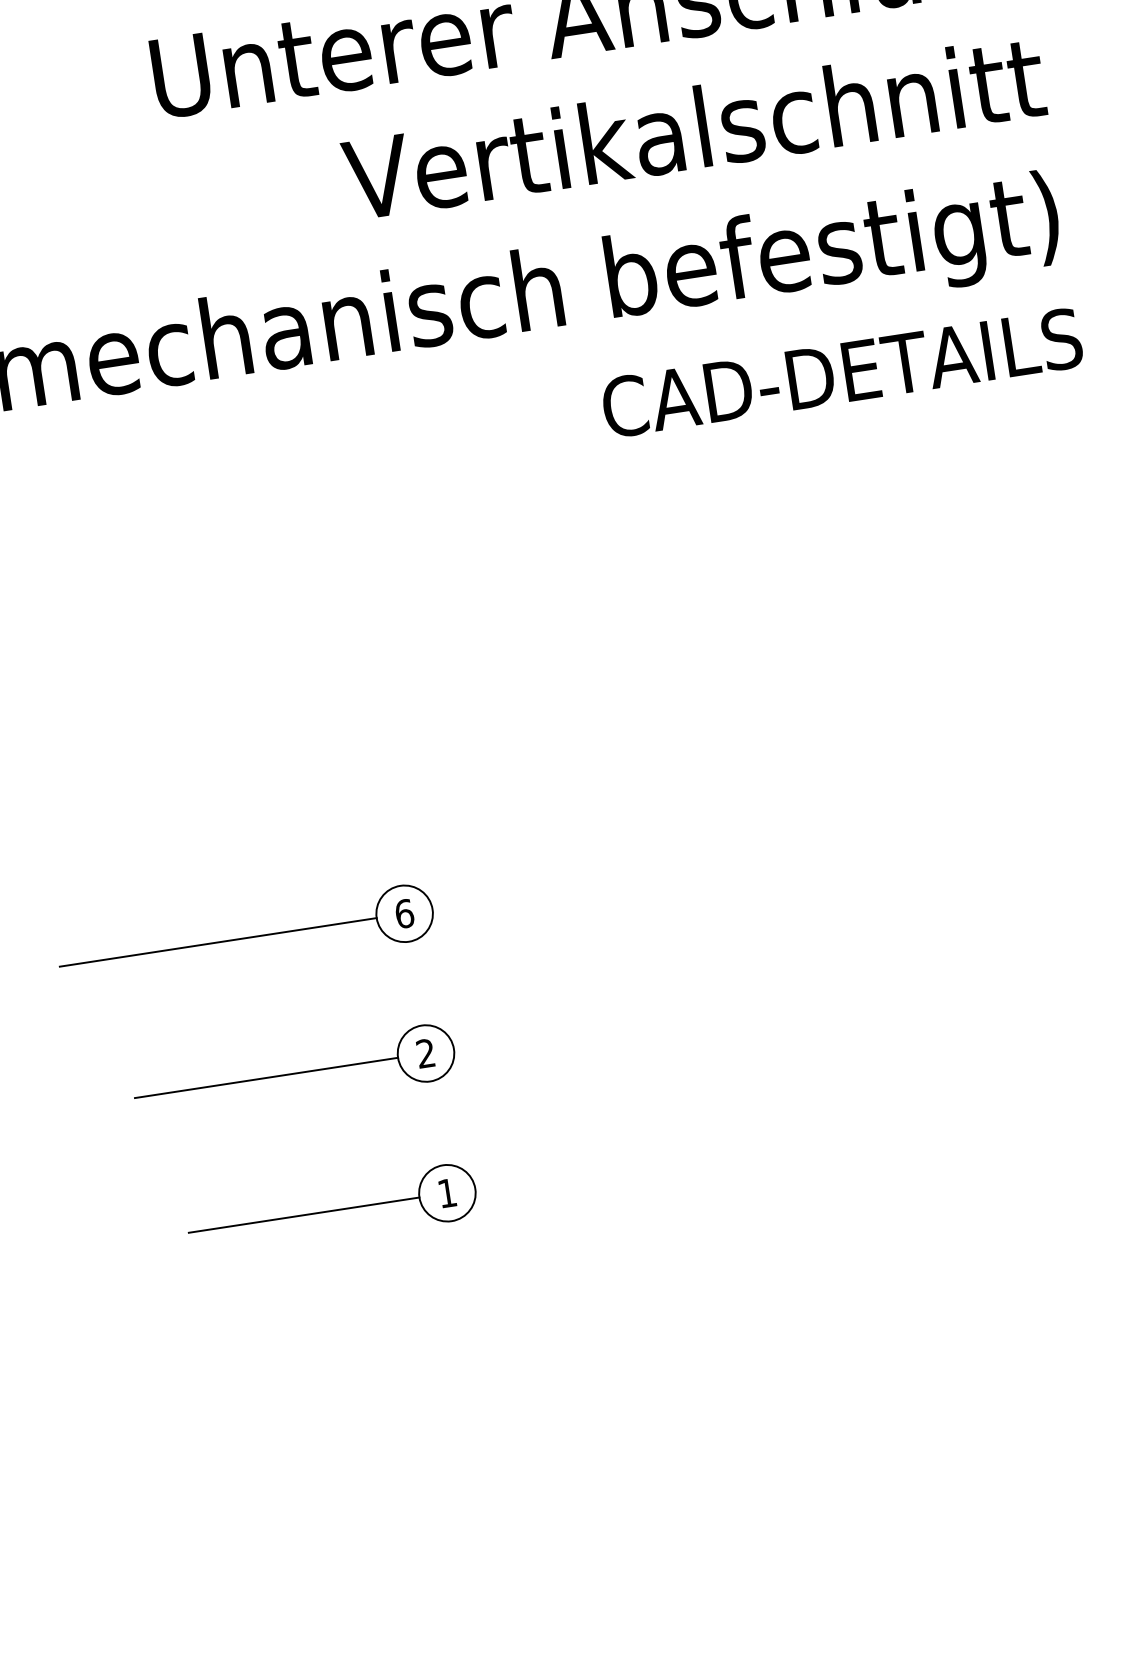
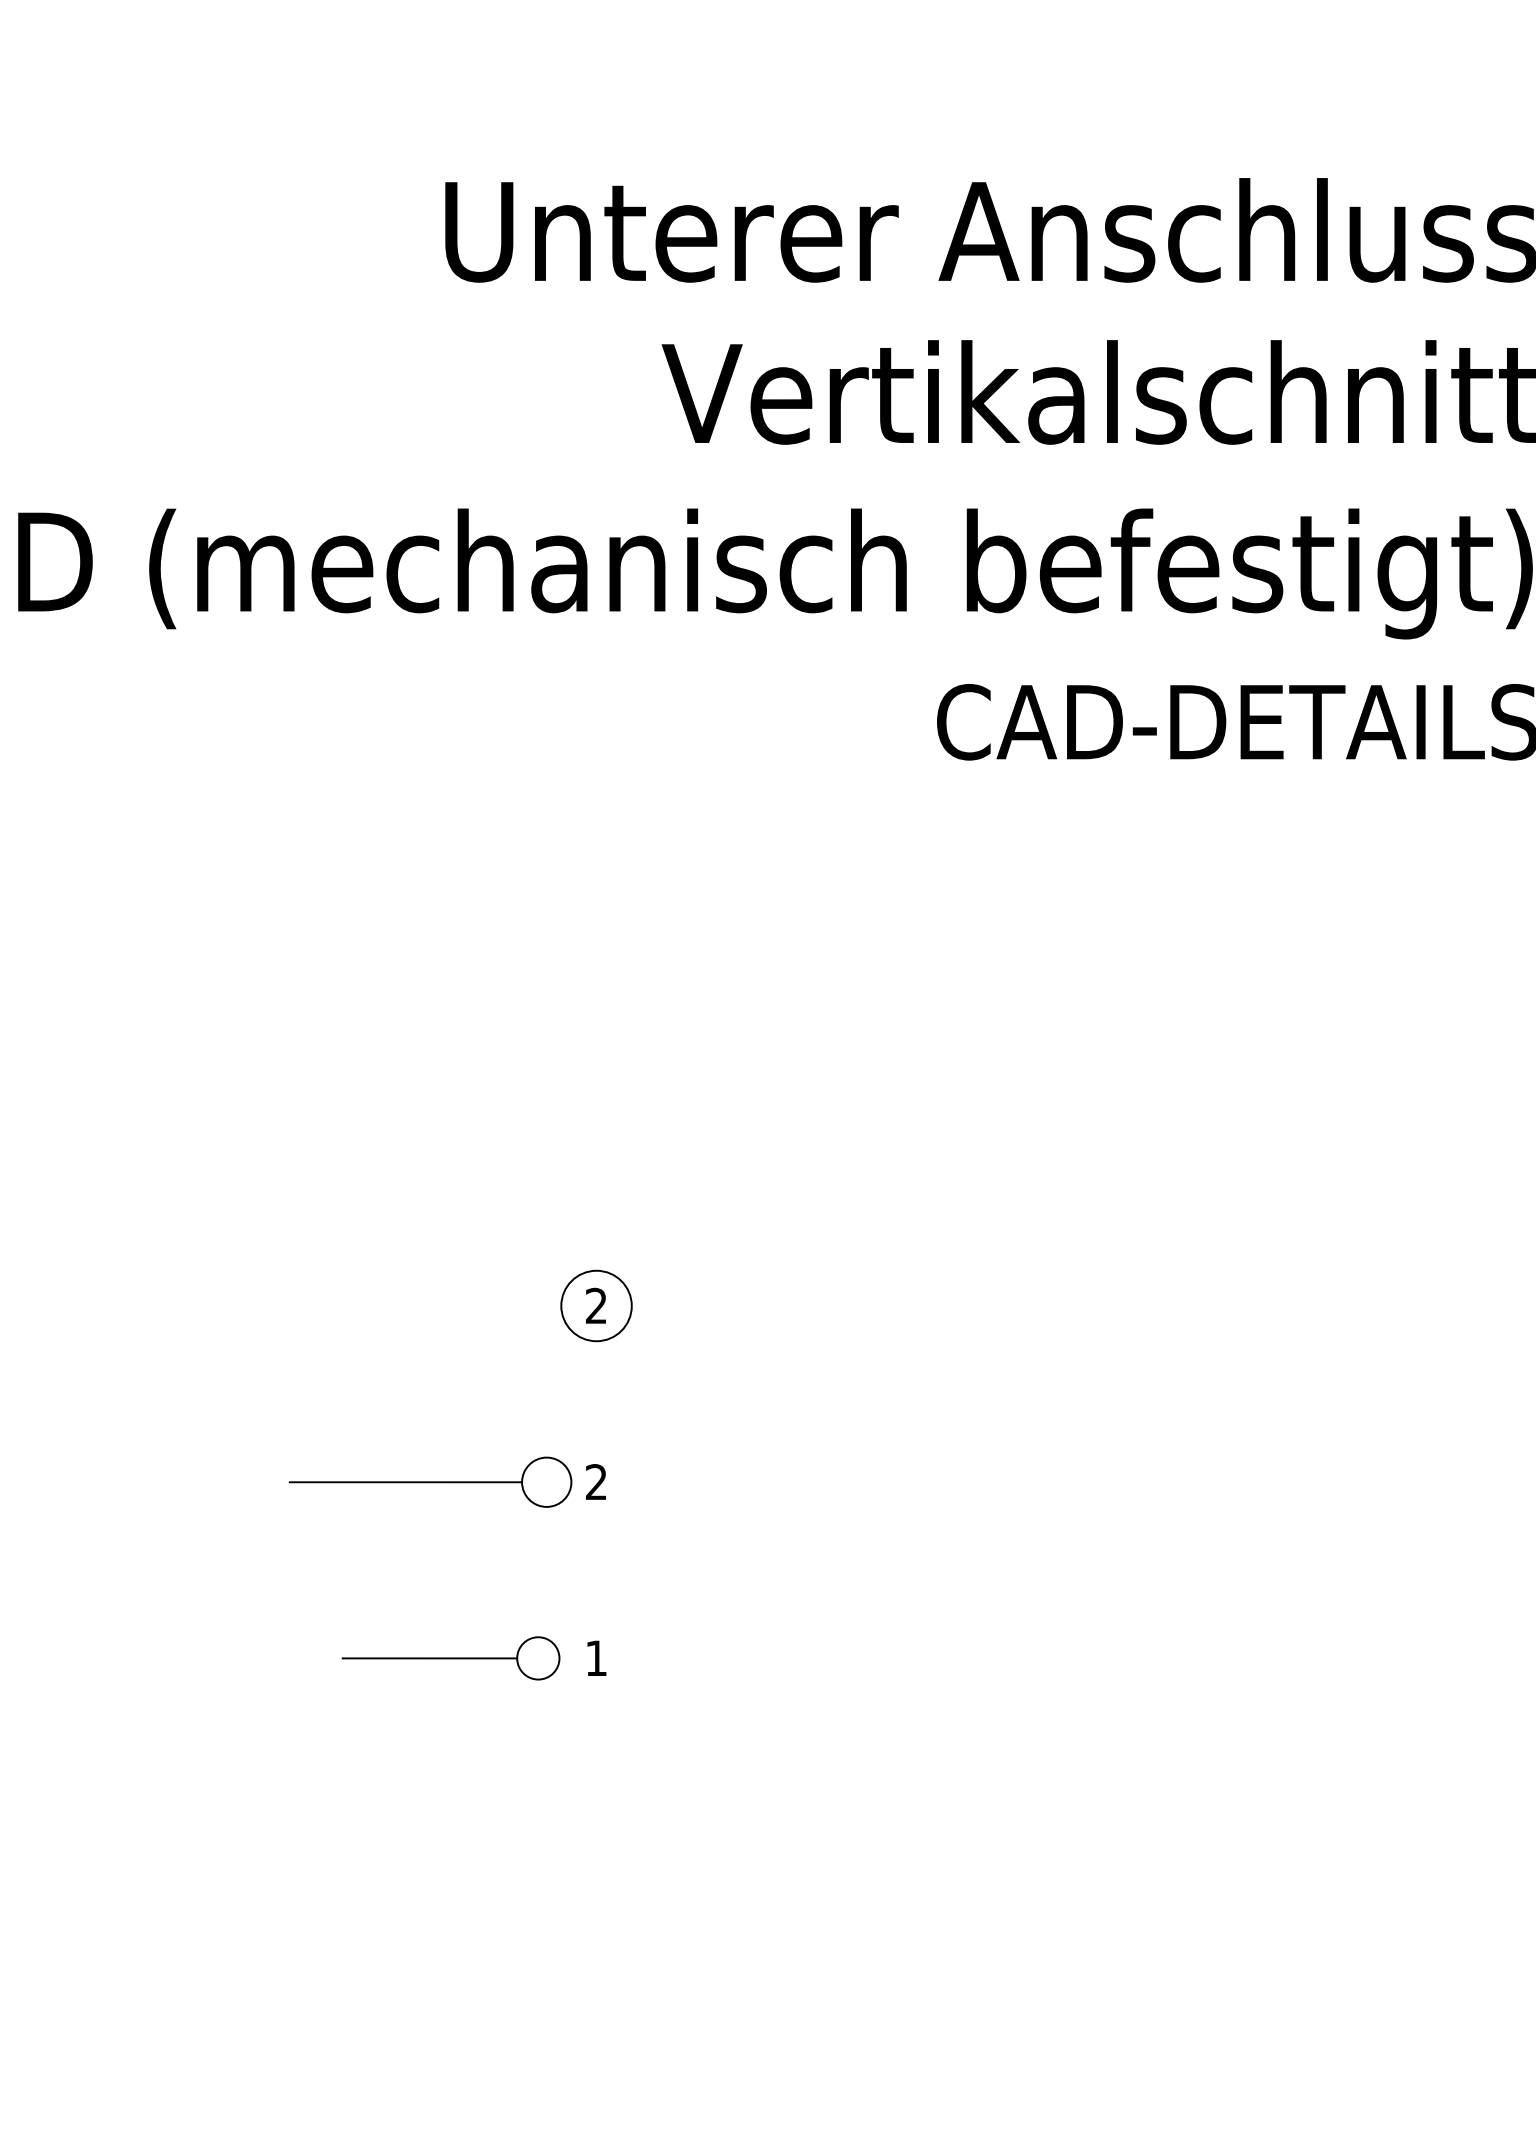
text: (404, 913) -> (596, 1305), 6 -> 2
line: (218, 942) -> (361, 1306), removed
part: (294, 1073) -> (430, 1482), size x0.7
part: (331, 1211) -> (450, 1658), size x0.6

